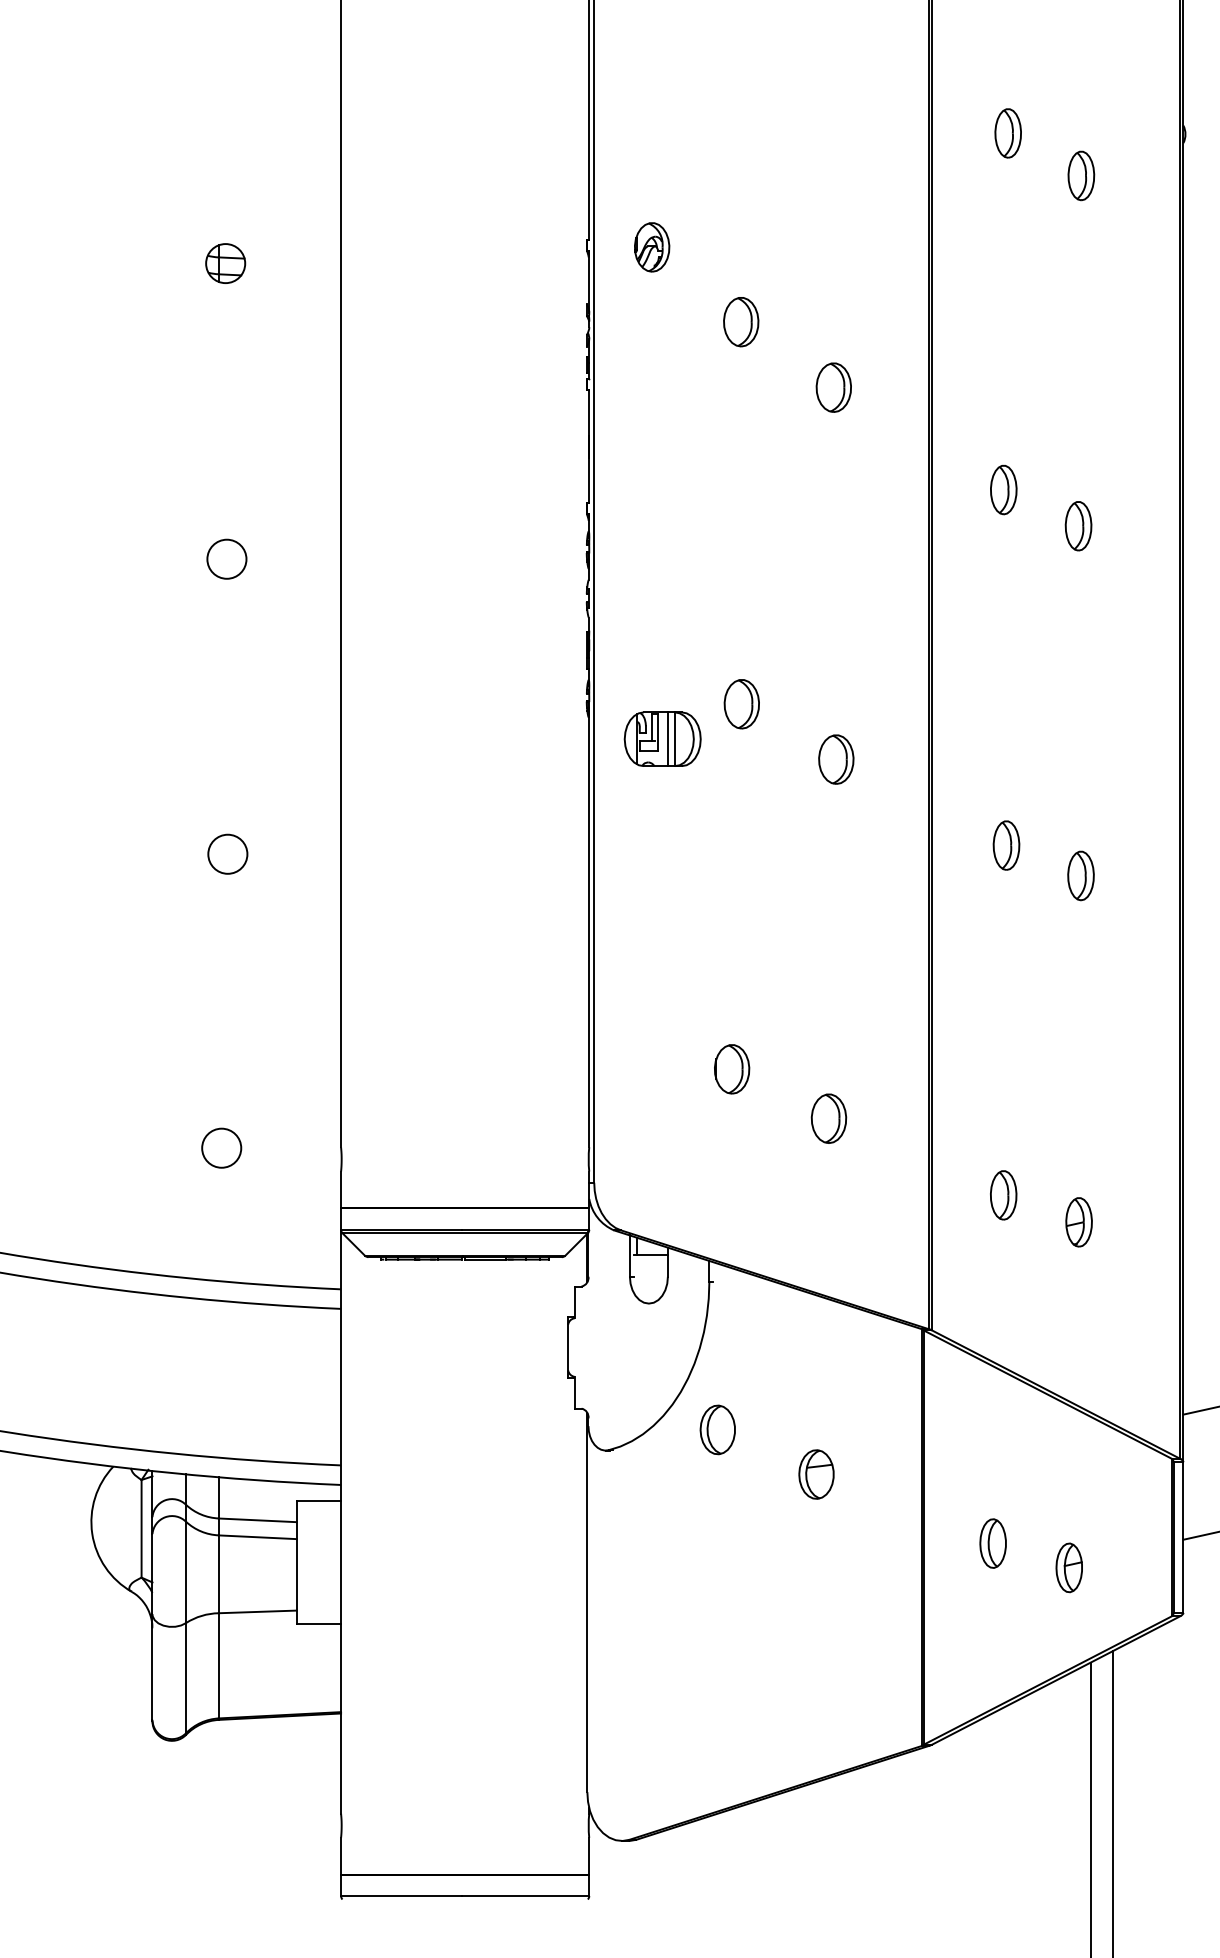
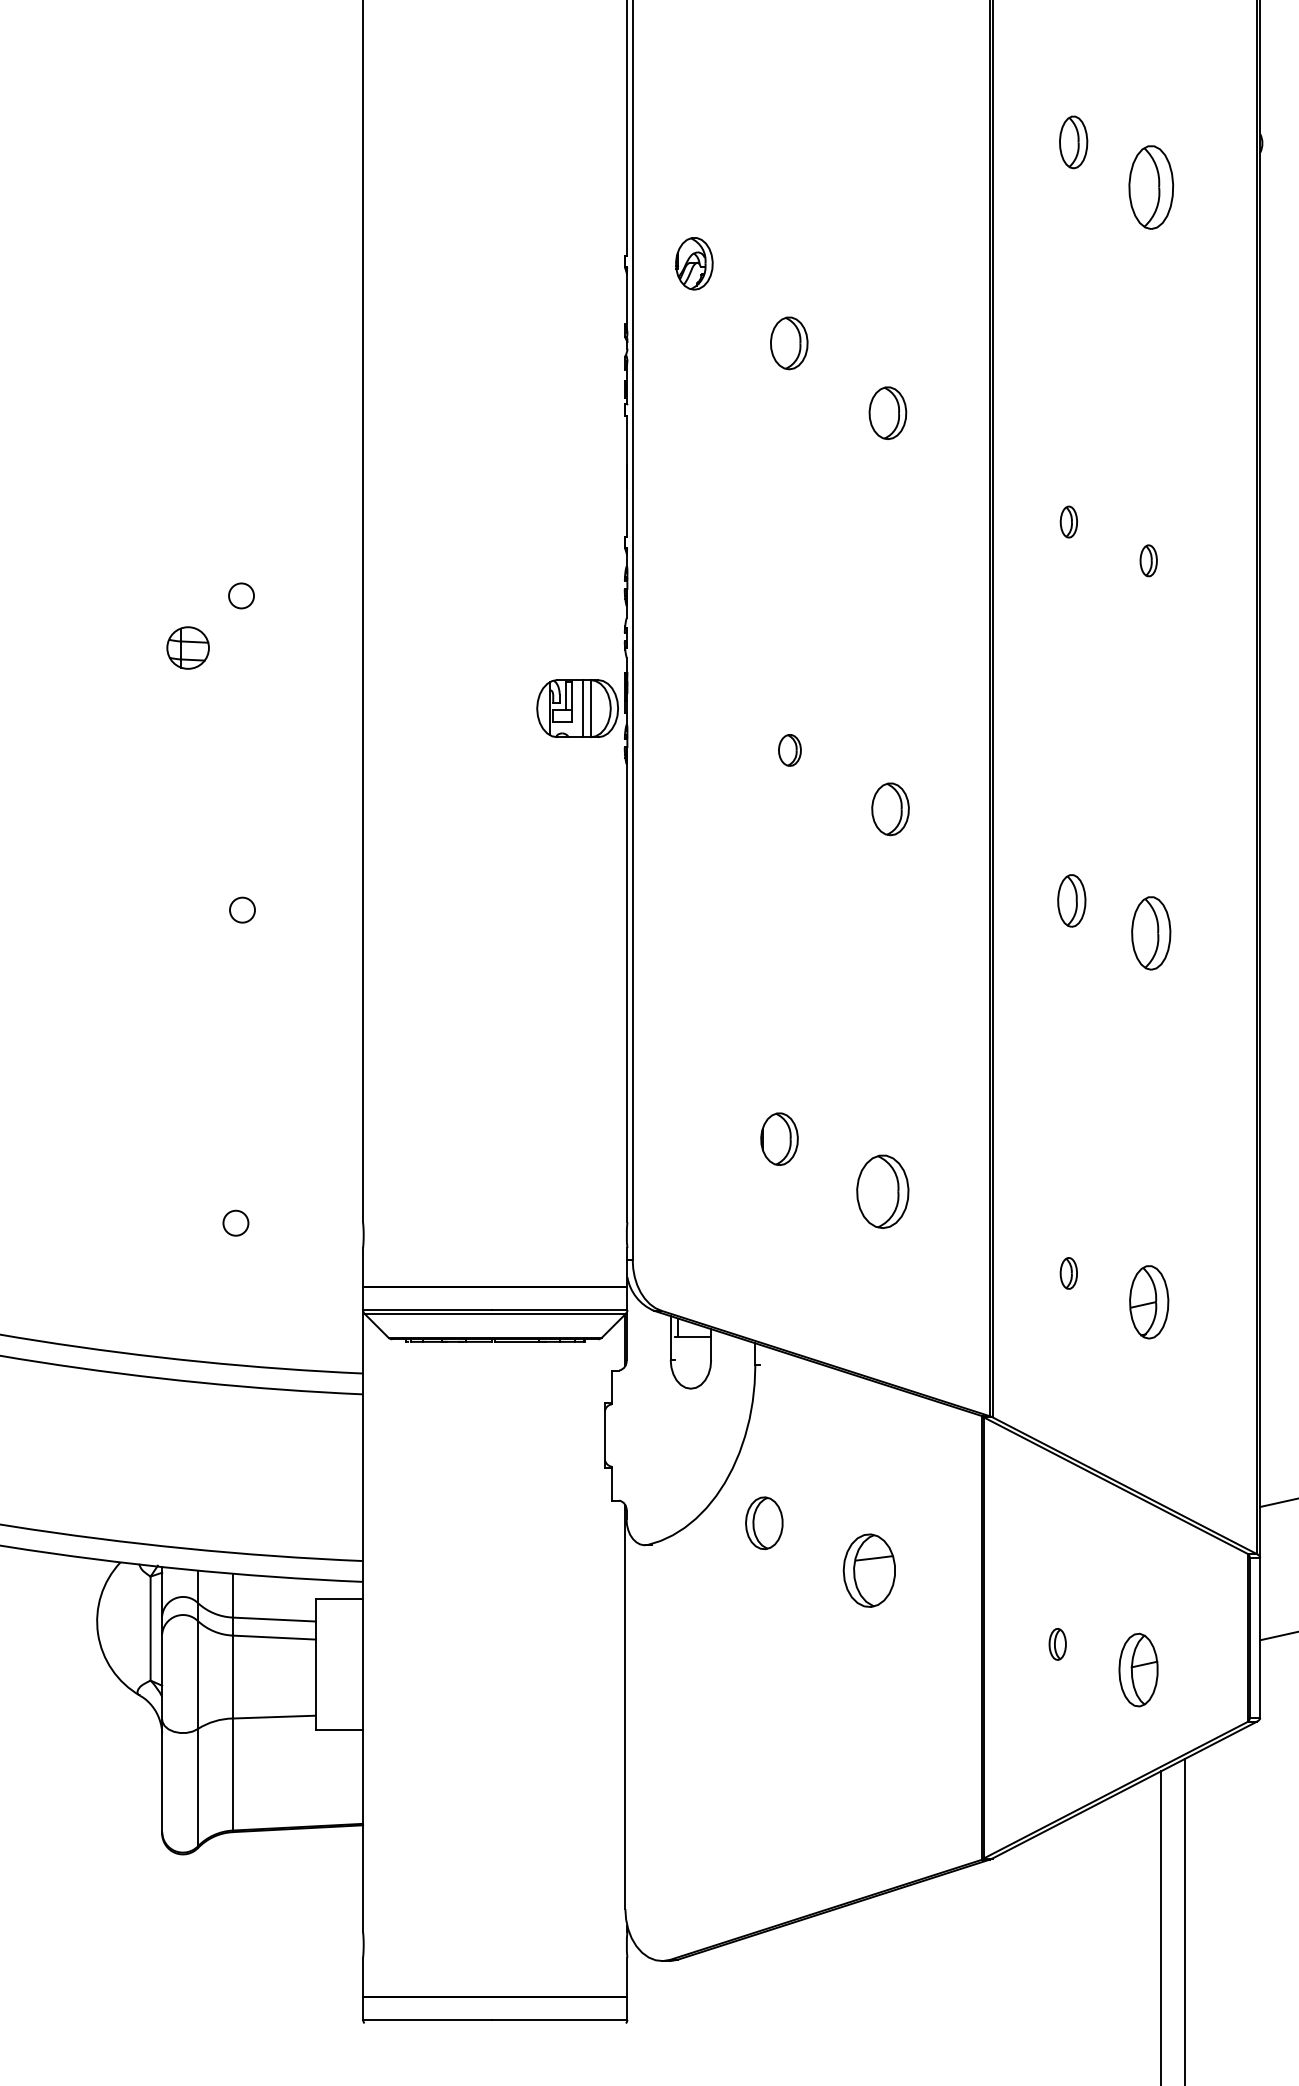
part: (1081, 175) -> (1151, 187), size x1.6
part: (225, 263) -> (187, 647), moved
part: (1003, 489) -> (1068, 521), size x0.6
part: (1078, 525) -> (1148, 560), size x0.6
circle: (226, 558) -> (241, 595), size x0.6
part: (741, 704) -> (789, 750), size x0.6
part: (662, 739) -> (577, 708), moved
circle: (227, 853) -> (242, 909), size x0.6
part: (1080, 875) -> (1150, 932), size x1.4
part: (828, 1118) -> (882, 1191), size x1.4
circle: (221, 1148) -> (235, 1223), size x0.6
part: (1003, 1195) -> (1068, 1273), size x0.6
part: (1078, 1221) -> (1148, 1301), size x1.4
part: (816, 1474) -> (869, 1570), size x1.4
part: (993, 1543) -> (1057, 1644), size x0.6
part: (1069, 1568) -> (1138, 1670), size x1.4

